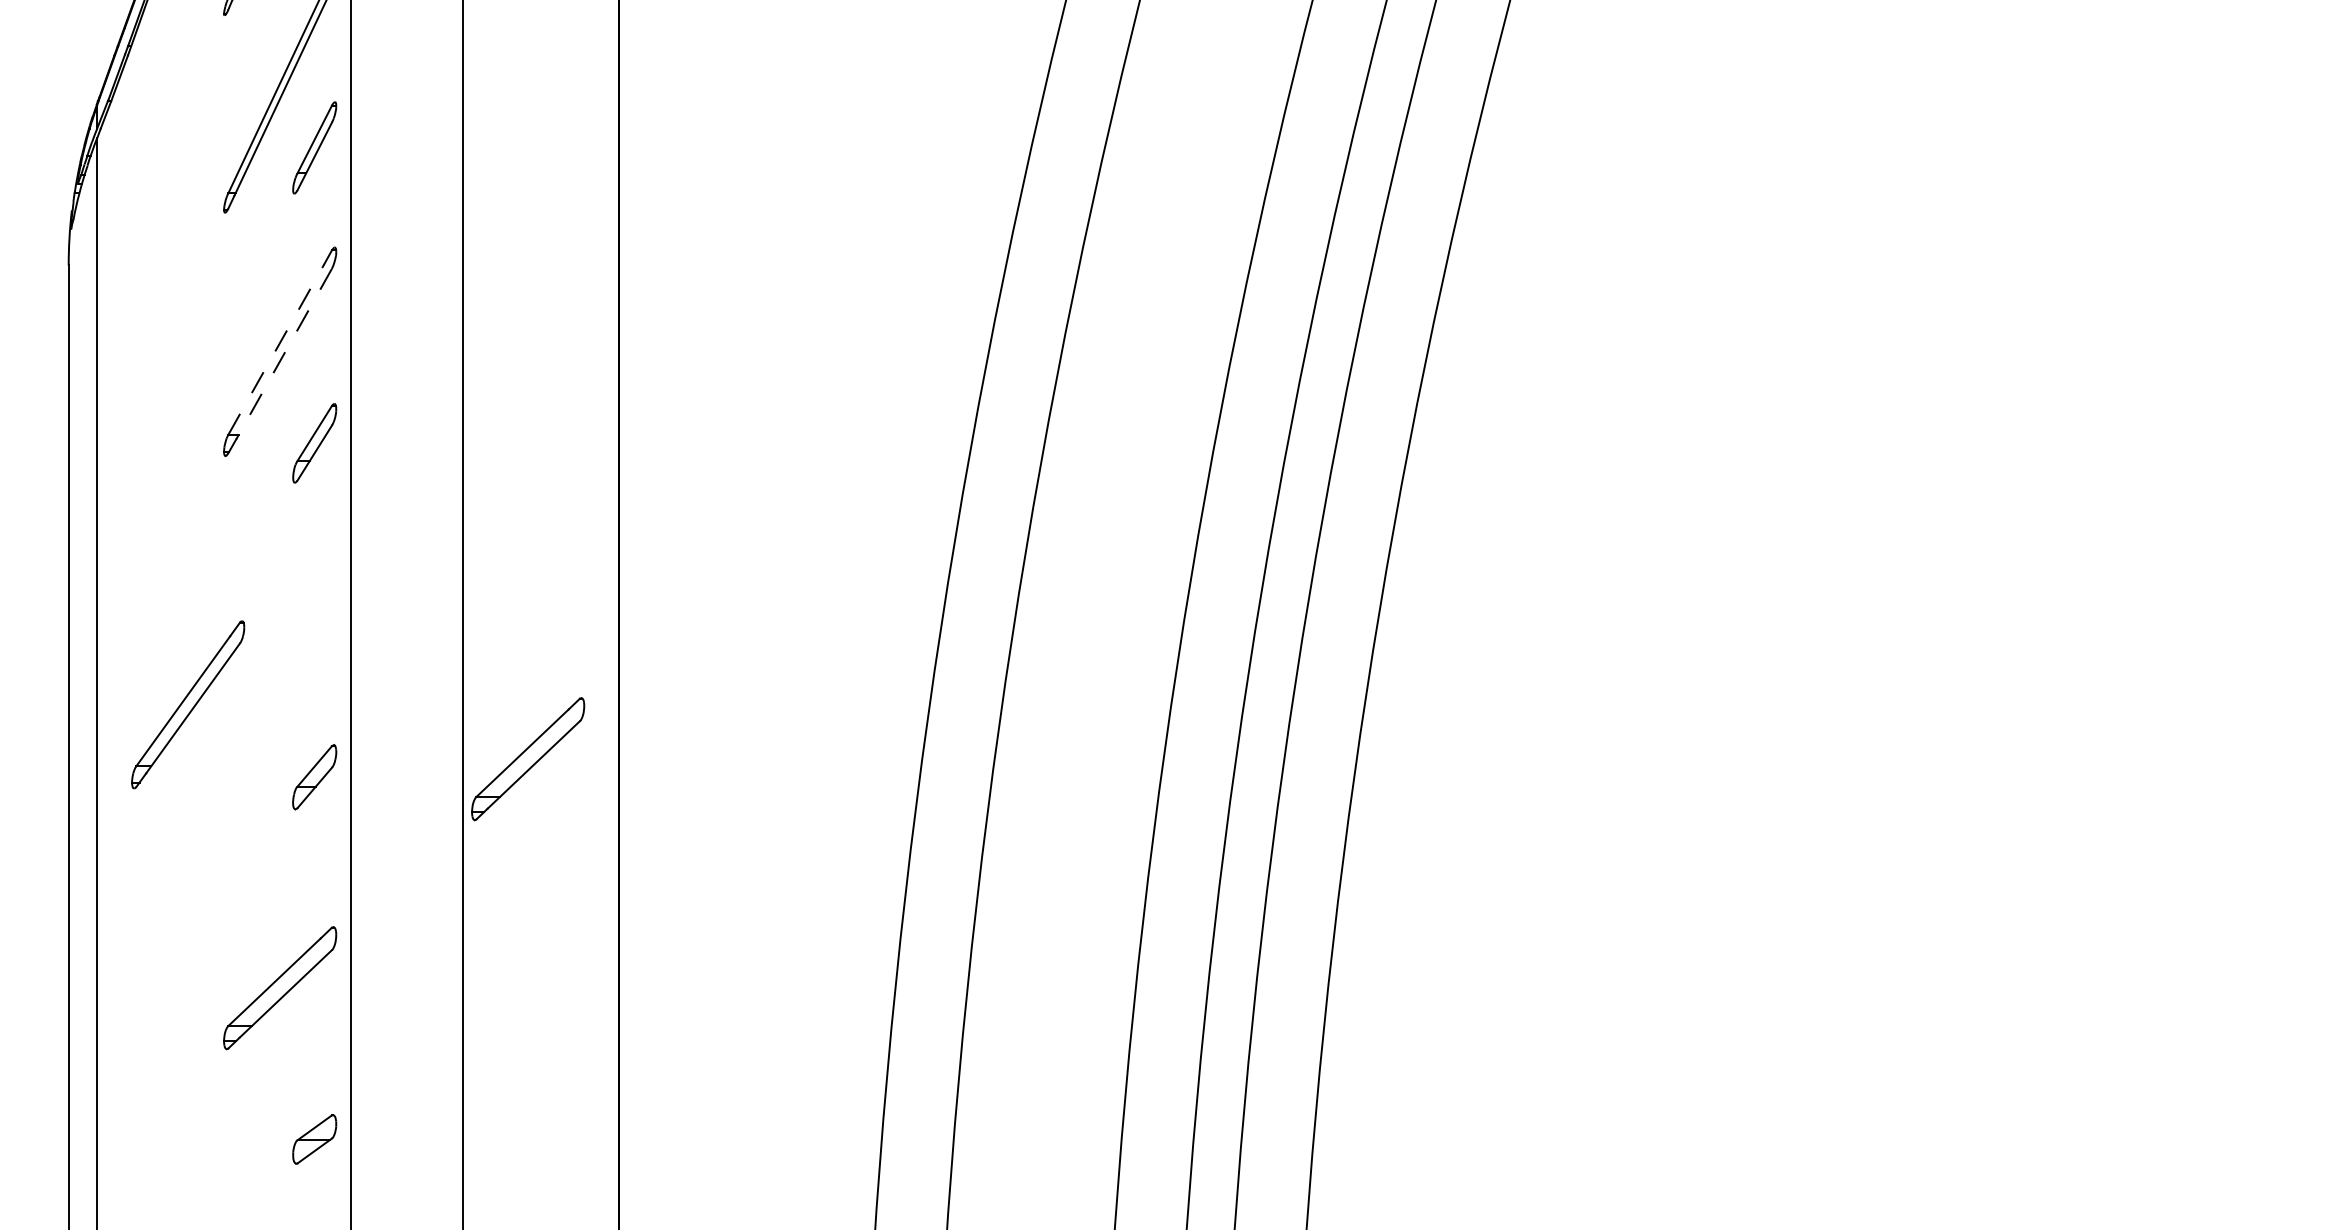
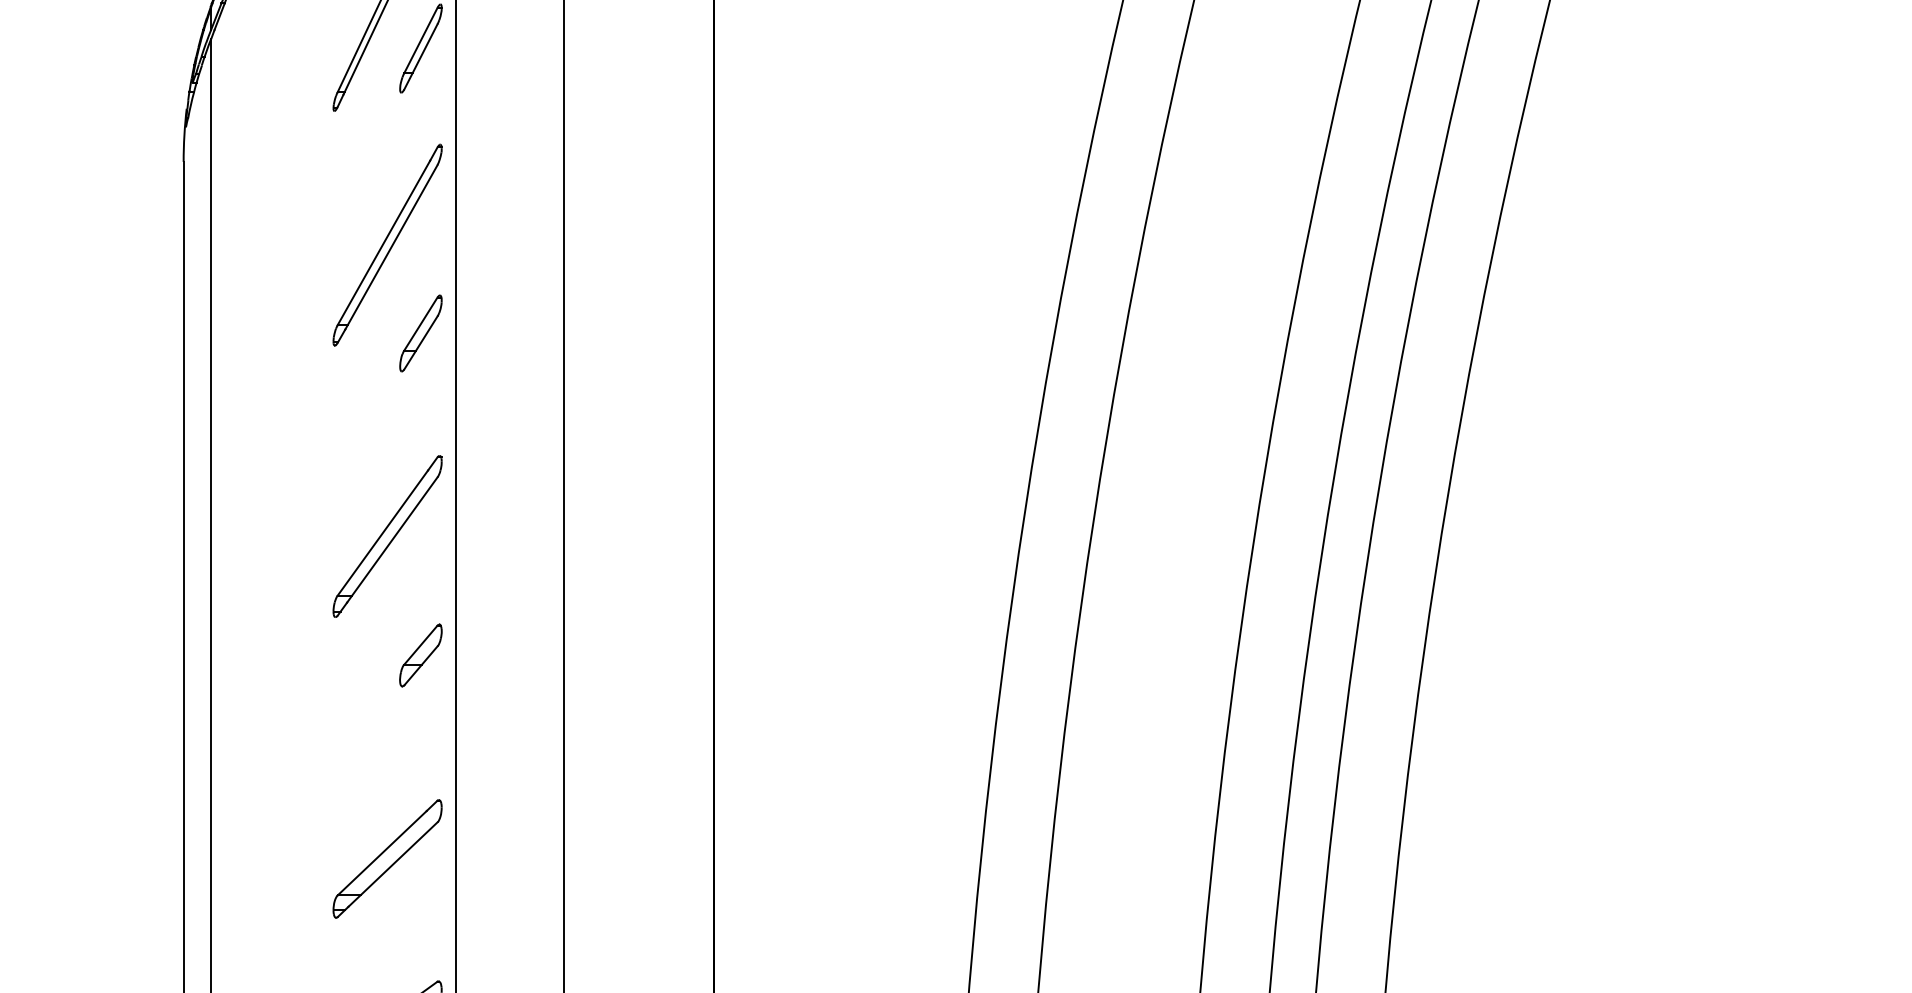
line: (276, 349) -> (384, 242), dashed -> solid
line: (284, 354) -> (391, 247), dashed -> solid
part: (188, 704) -> (387, 536), moved
part: (528, 759) -> (627, 638), removed

